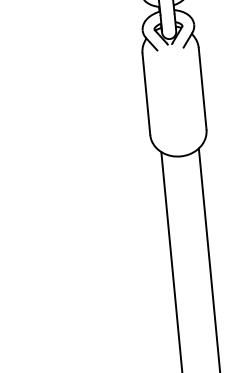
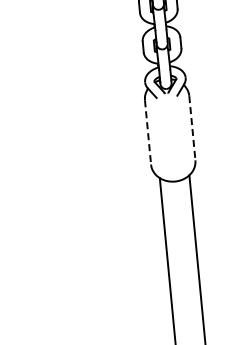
line: (202, 89) -> (192, 128), solid -> dashed
line: (146, 94) -> (148, 132), solid -> dashed

